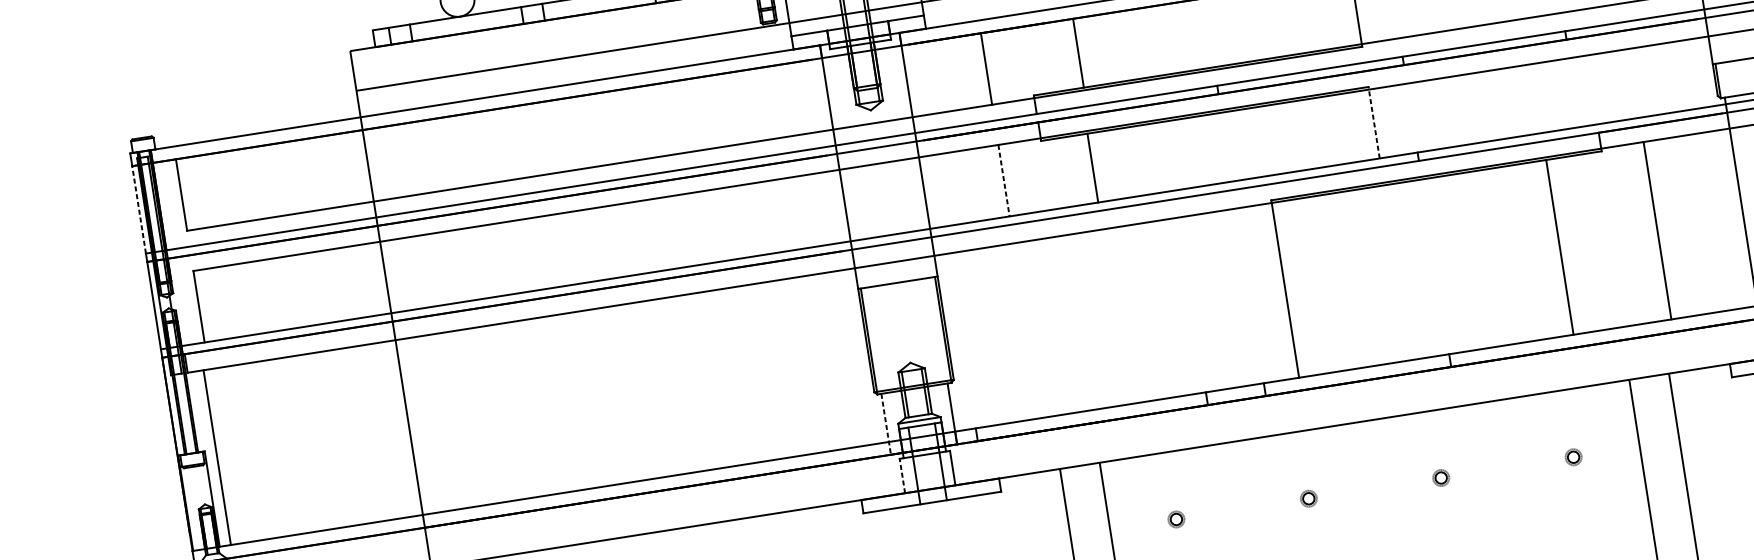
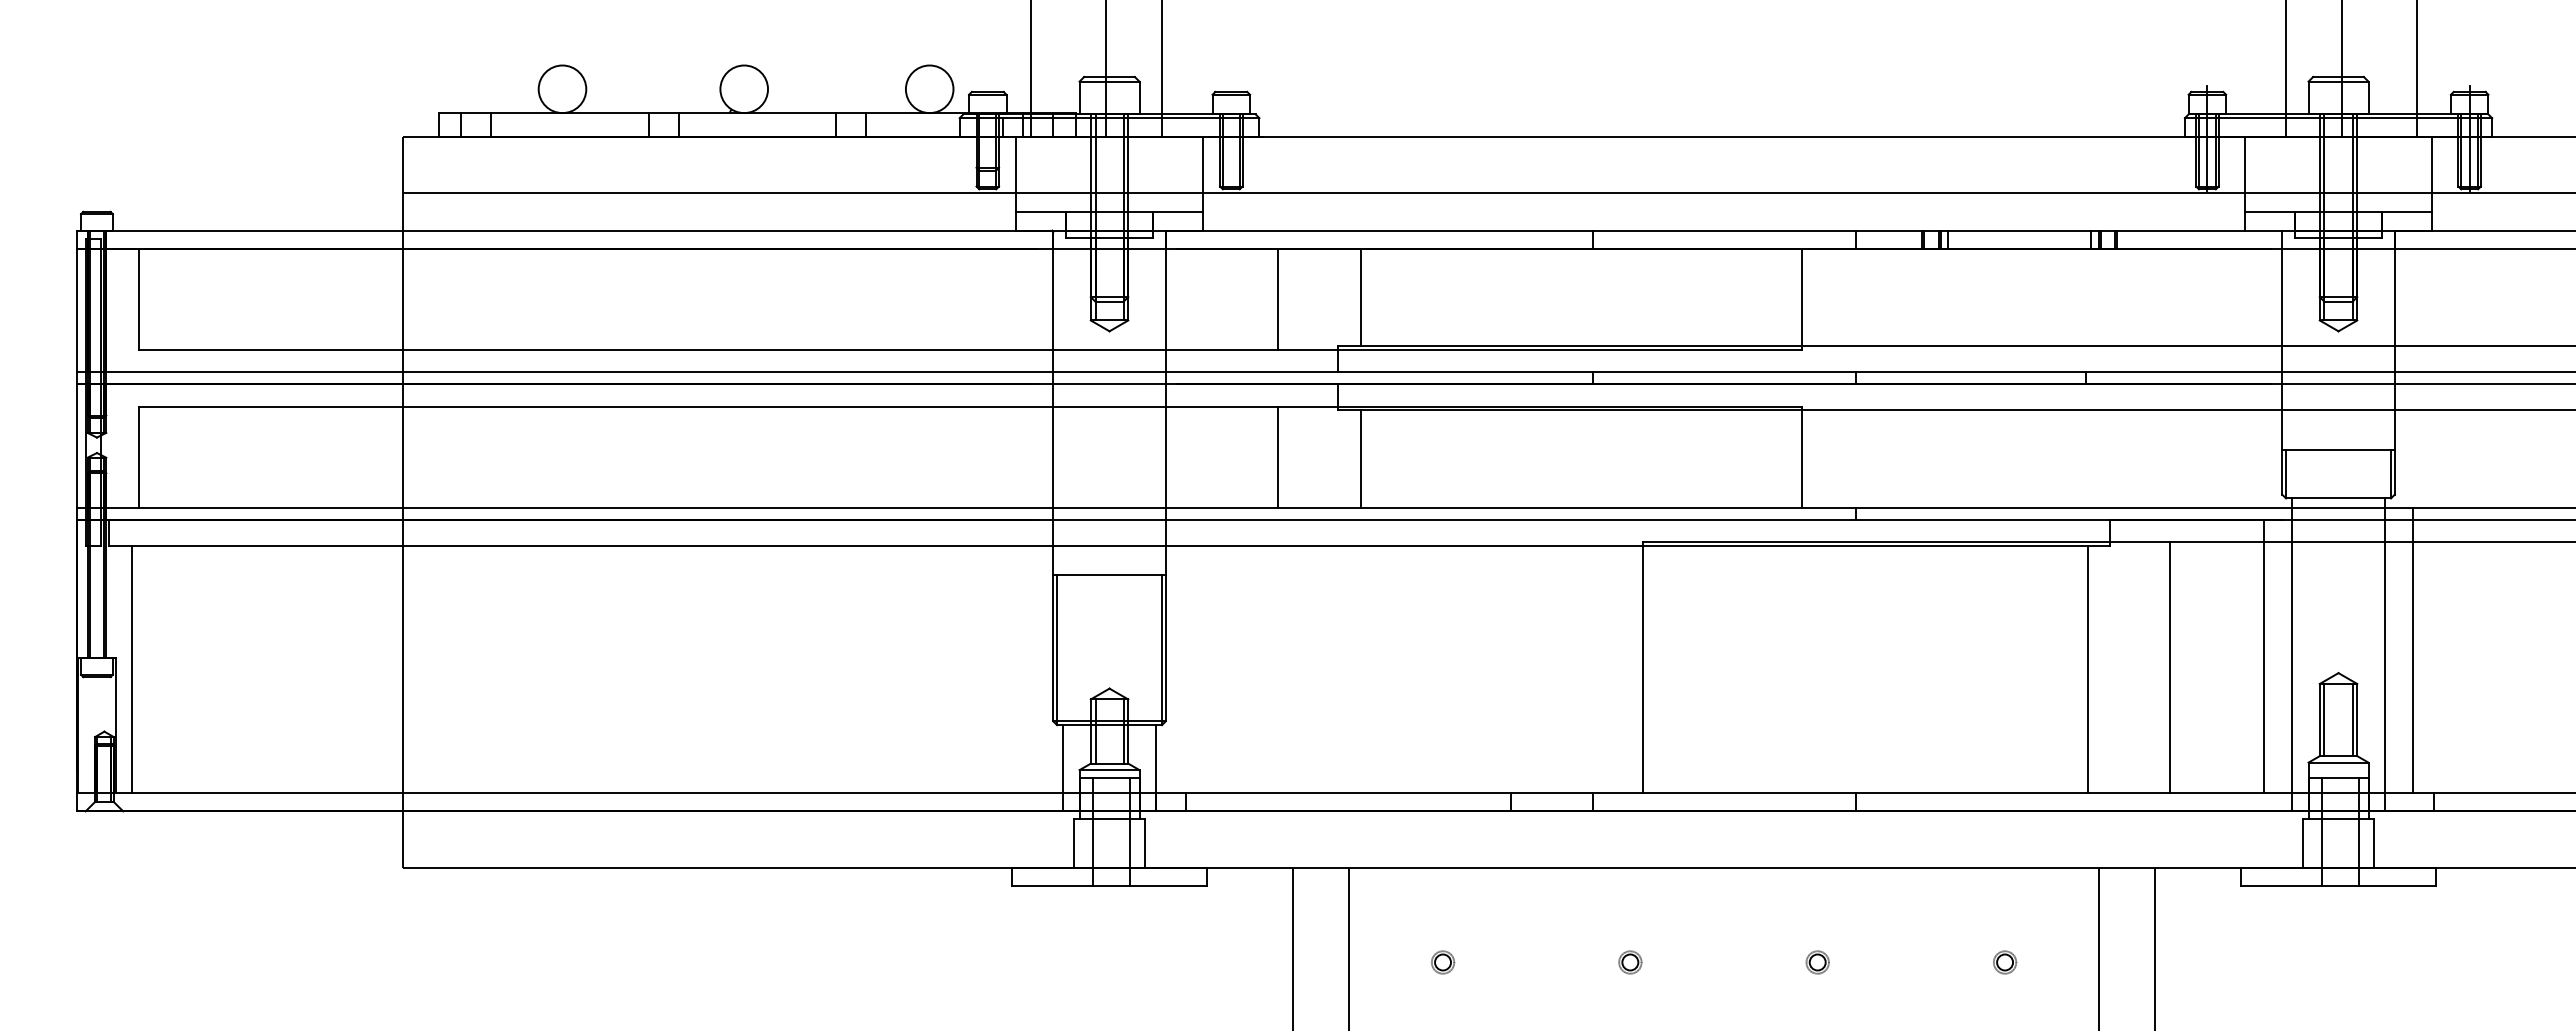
line: (1078, 53) -> (1360, 297), moved
line: (1373, 122) -> (1801, 457), dashed -> solid
line: (1092, 167) -> (1360, 458), moved
line: (1004, 180) -> (1278, 457), dashed -> solid
line: (139, 209) -> (77, 310), dashed -> solid
line: (1722, 212) -> (2263, 656), added
line: (1559, 247) -> (2087, 669), moved
line: (886, 424) -> (1062, 768), dashed -> solid
line: (902, 475) -> (1073, 842), dashed -> solid

